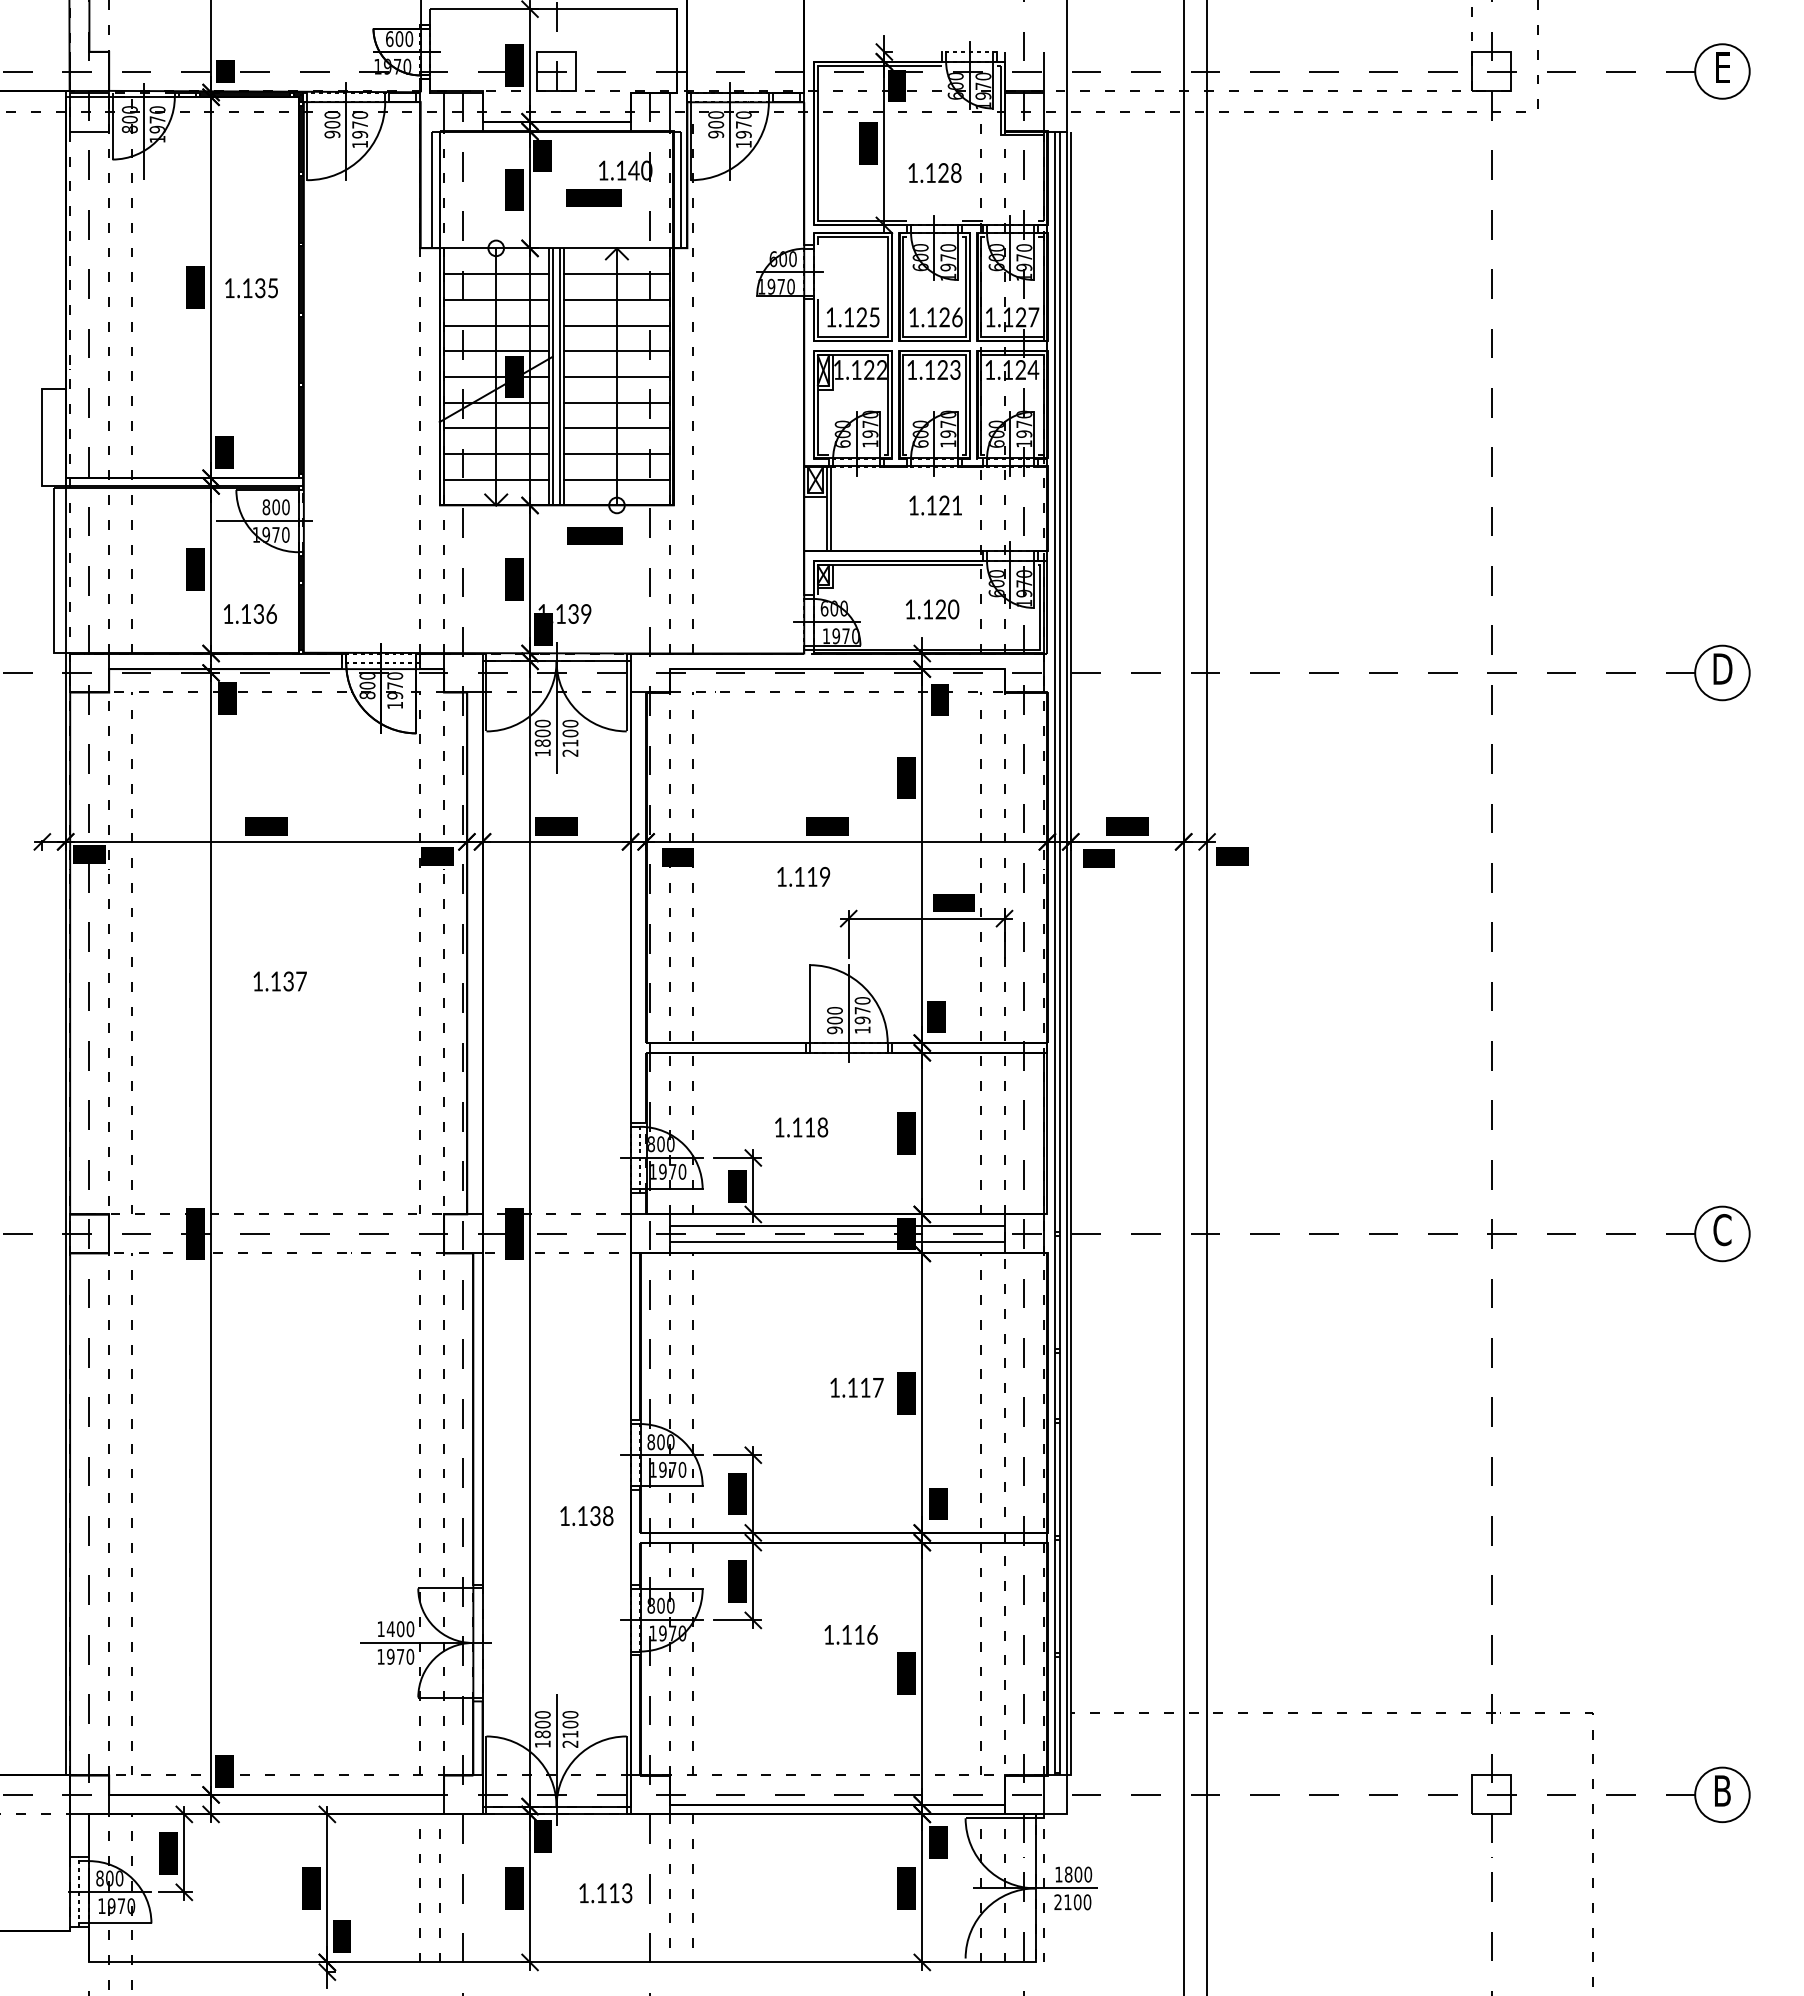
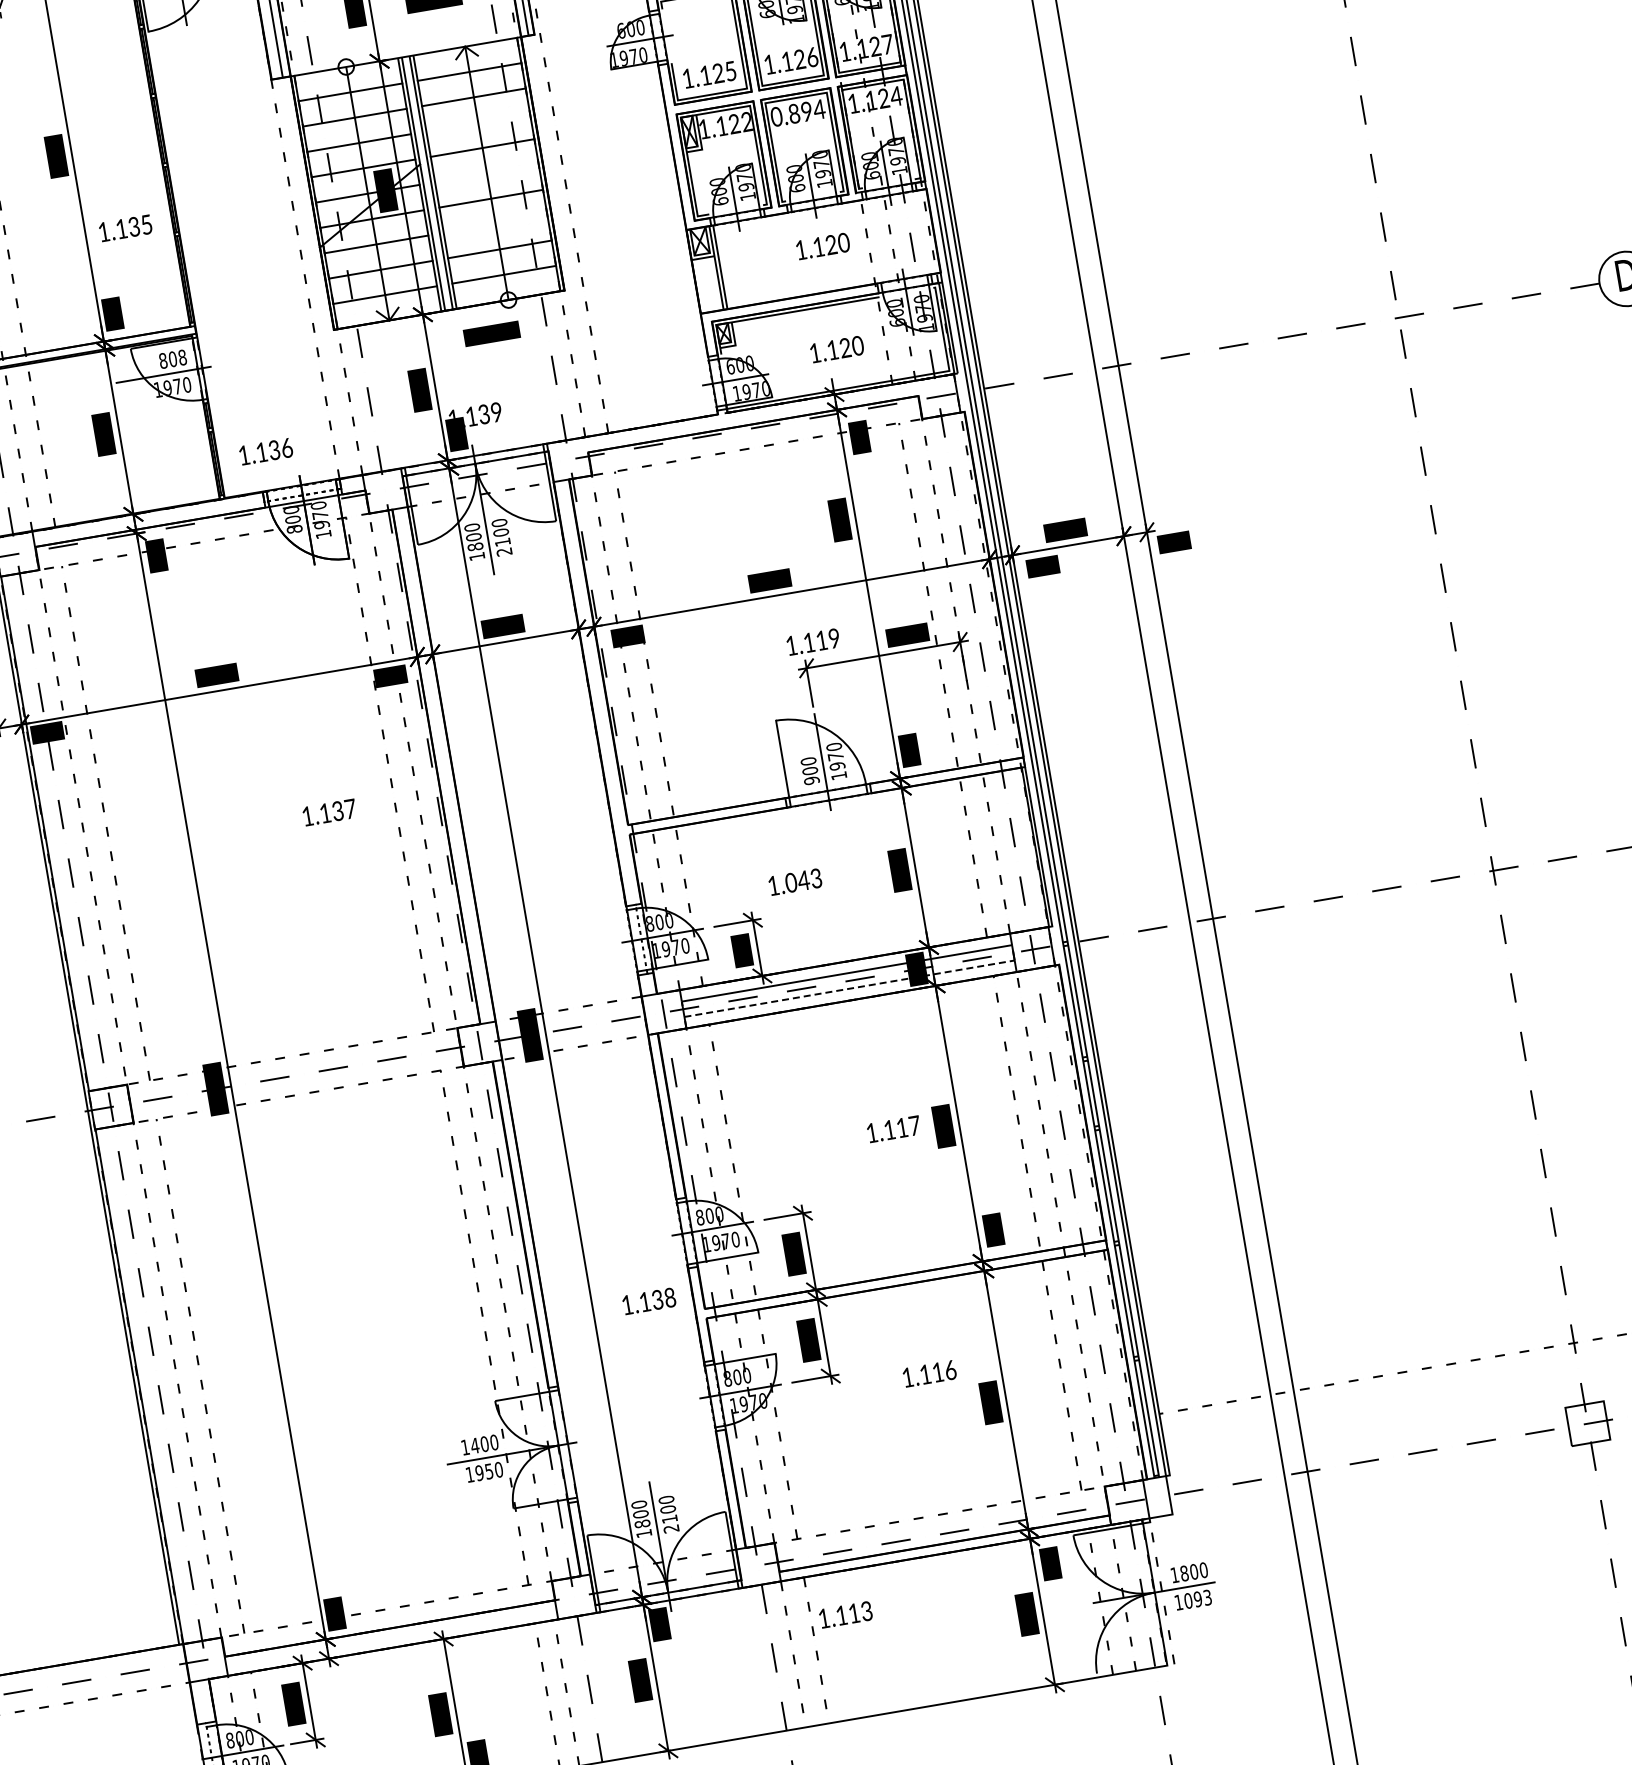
text: (251, 288) -> (125, 228), moved
line: (616, 325) -> (477, 122), removed
text: (933, 369) -> (797, 112), 1.123 -> 0.894
line: (616, 376) -> (486, 173), removed
line: (616, 428) -> (495, 224), removed
text: (956, 505) -> (843, 242), 1.121 -> 1.120
text: (285, 506) -> (182, 356), 800 -> 808
text: (250, 613) -> (266, 451), moved
text: (803, 876) -> (813, 641), moved
text: (279, 981) -> (328, 812), moved
text: (809, 1127) -> (803, 880), 1.118 -> 1.043
line: (837, 1241) -> (849, 988), solid -> dashed
text: (400, 1656) -> (489, 1471), 1970 -> 1950
text: (605, 1893) -> (845, 1615), moved
text: (1072, 1902) -> (1192, 1600), 2100 -> 1093

